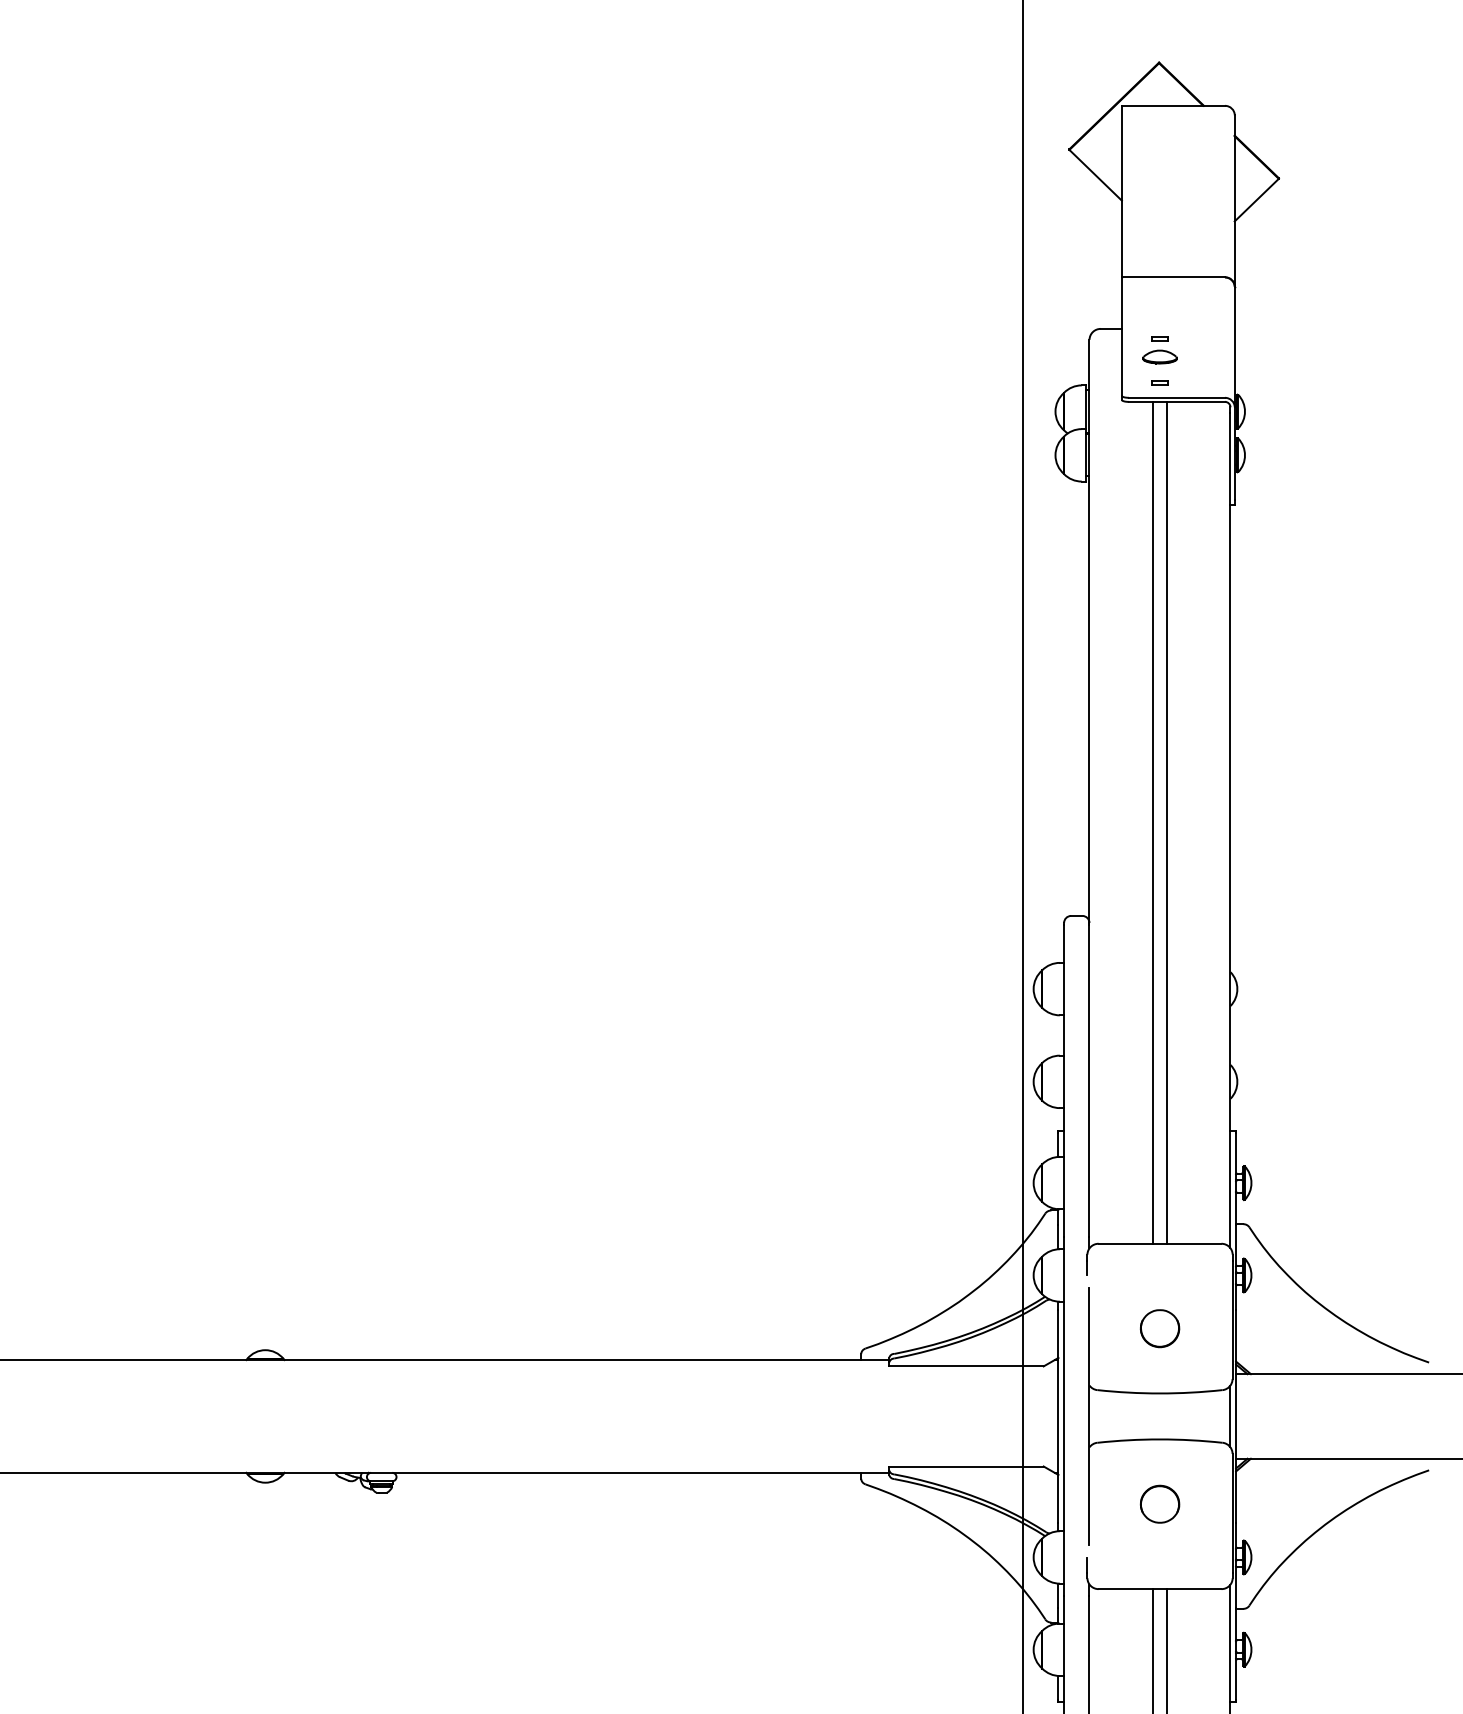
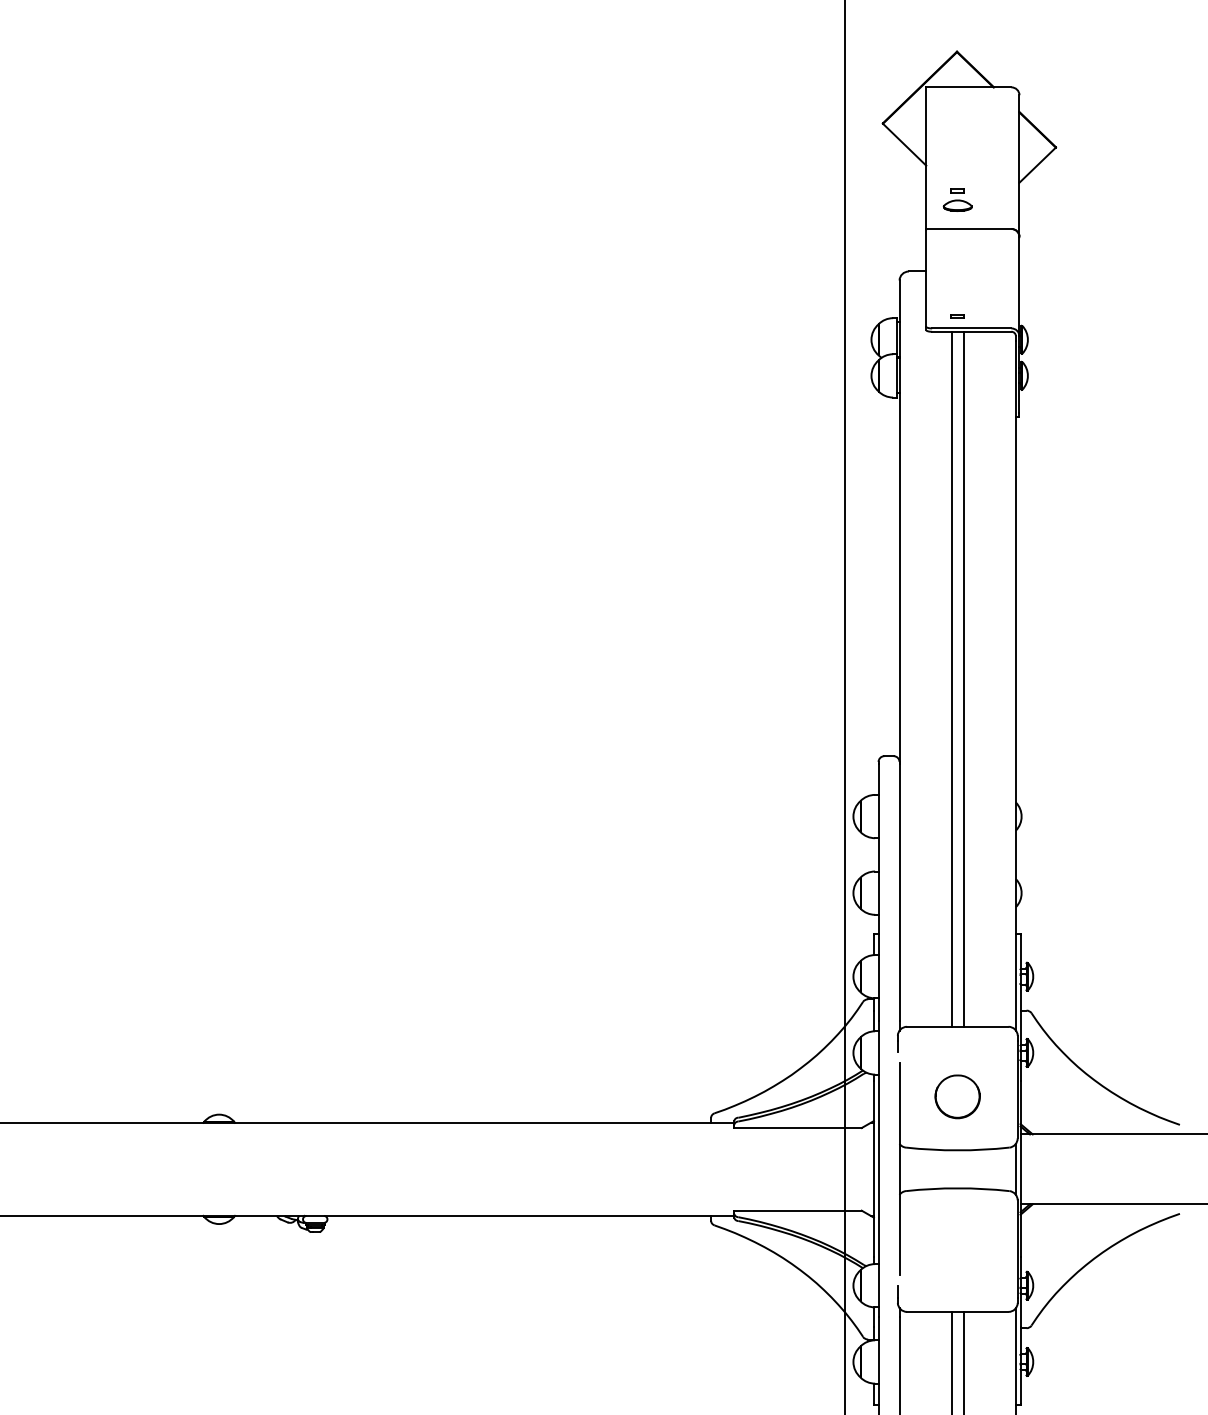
part: (1159, 349) -> (957, 199), moved
part: (1159, 1328) -> (957, 1096), size x1.4
part: (1159, 1503) -> (957, 1241), removed

